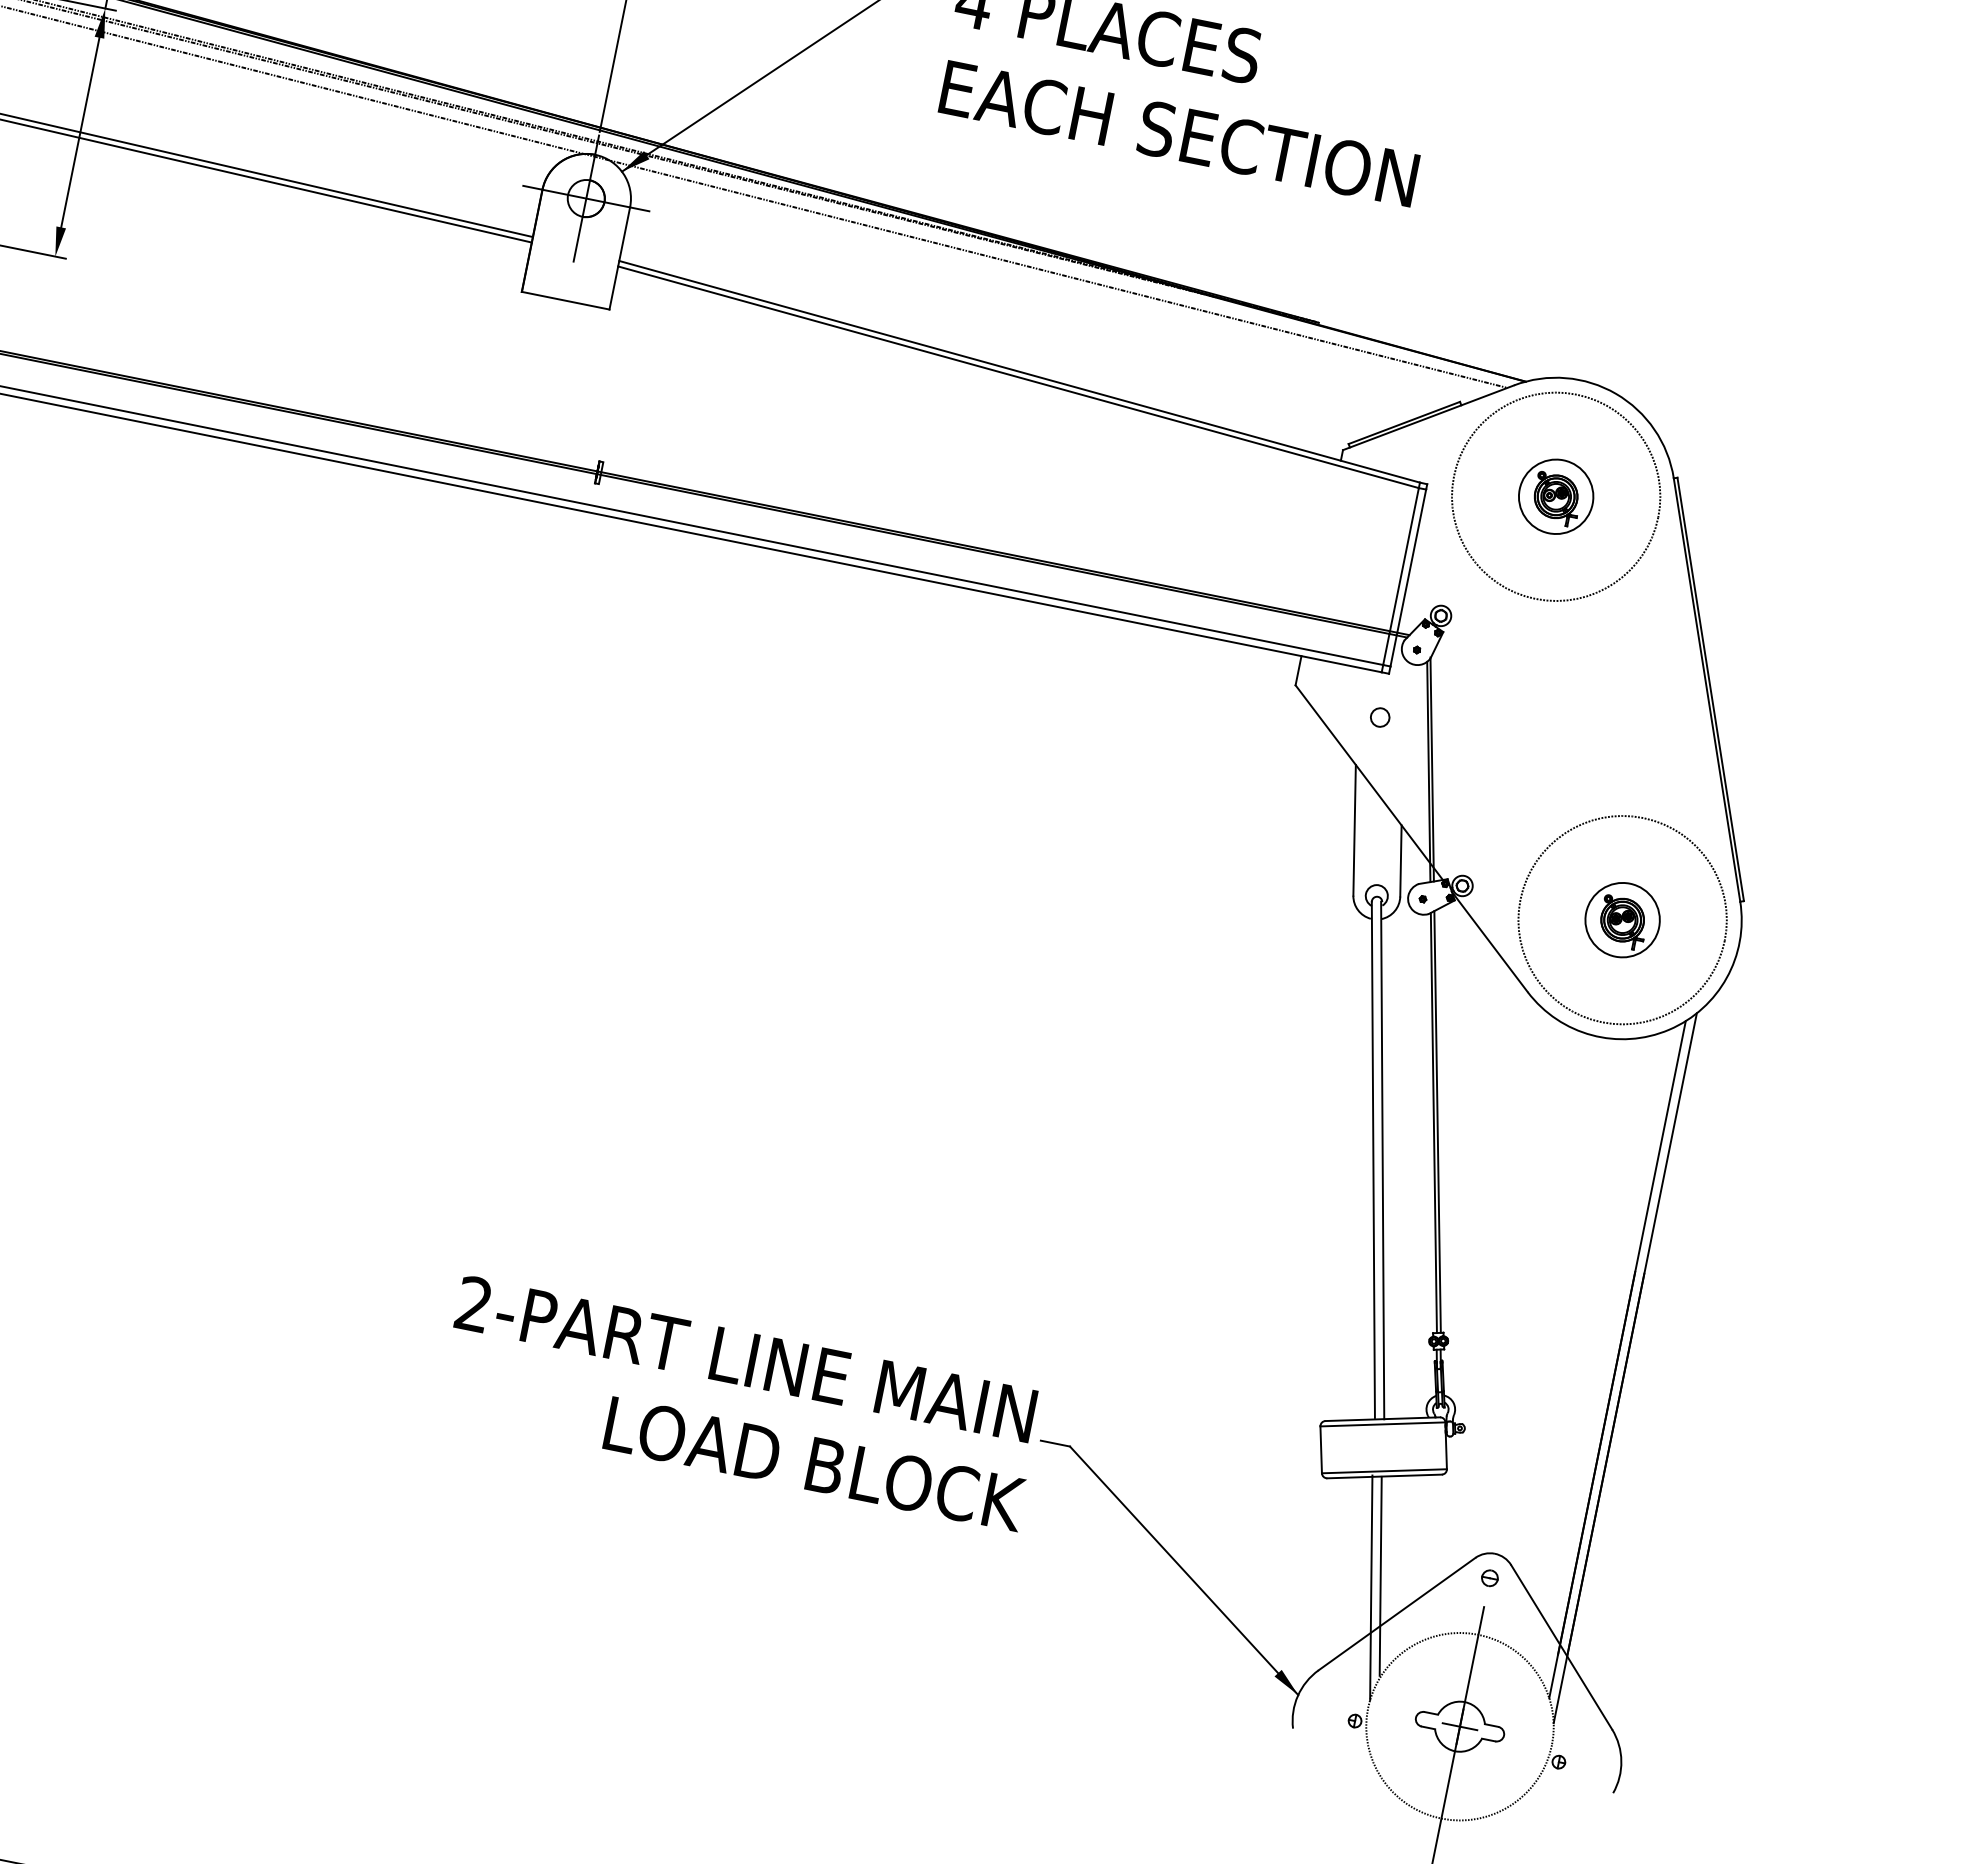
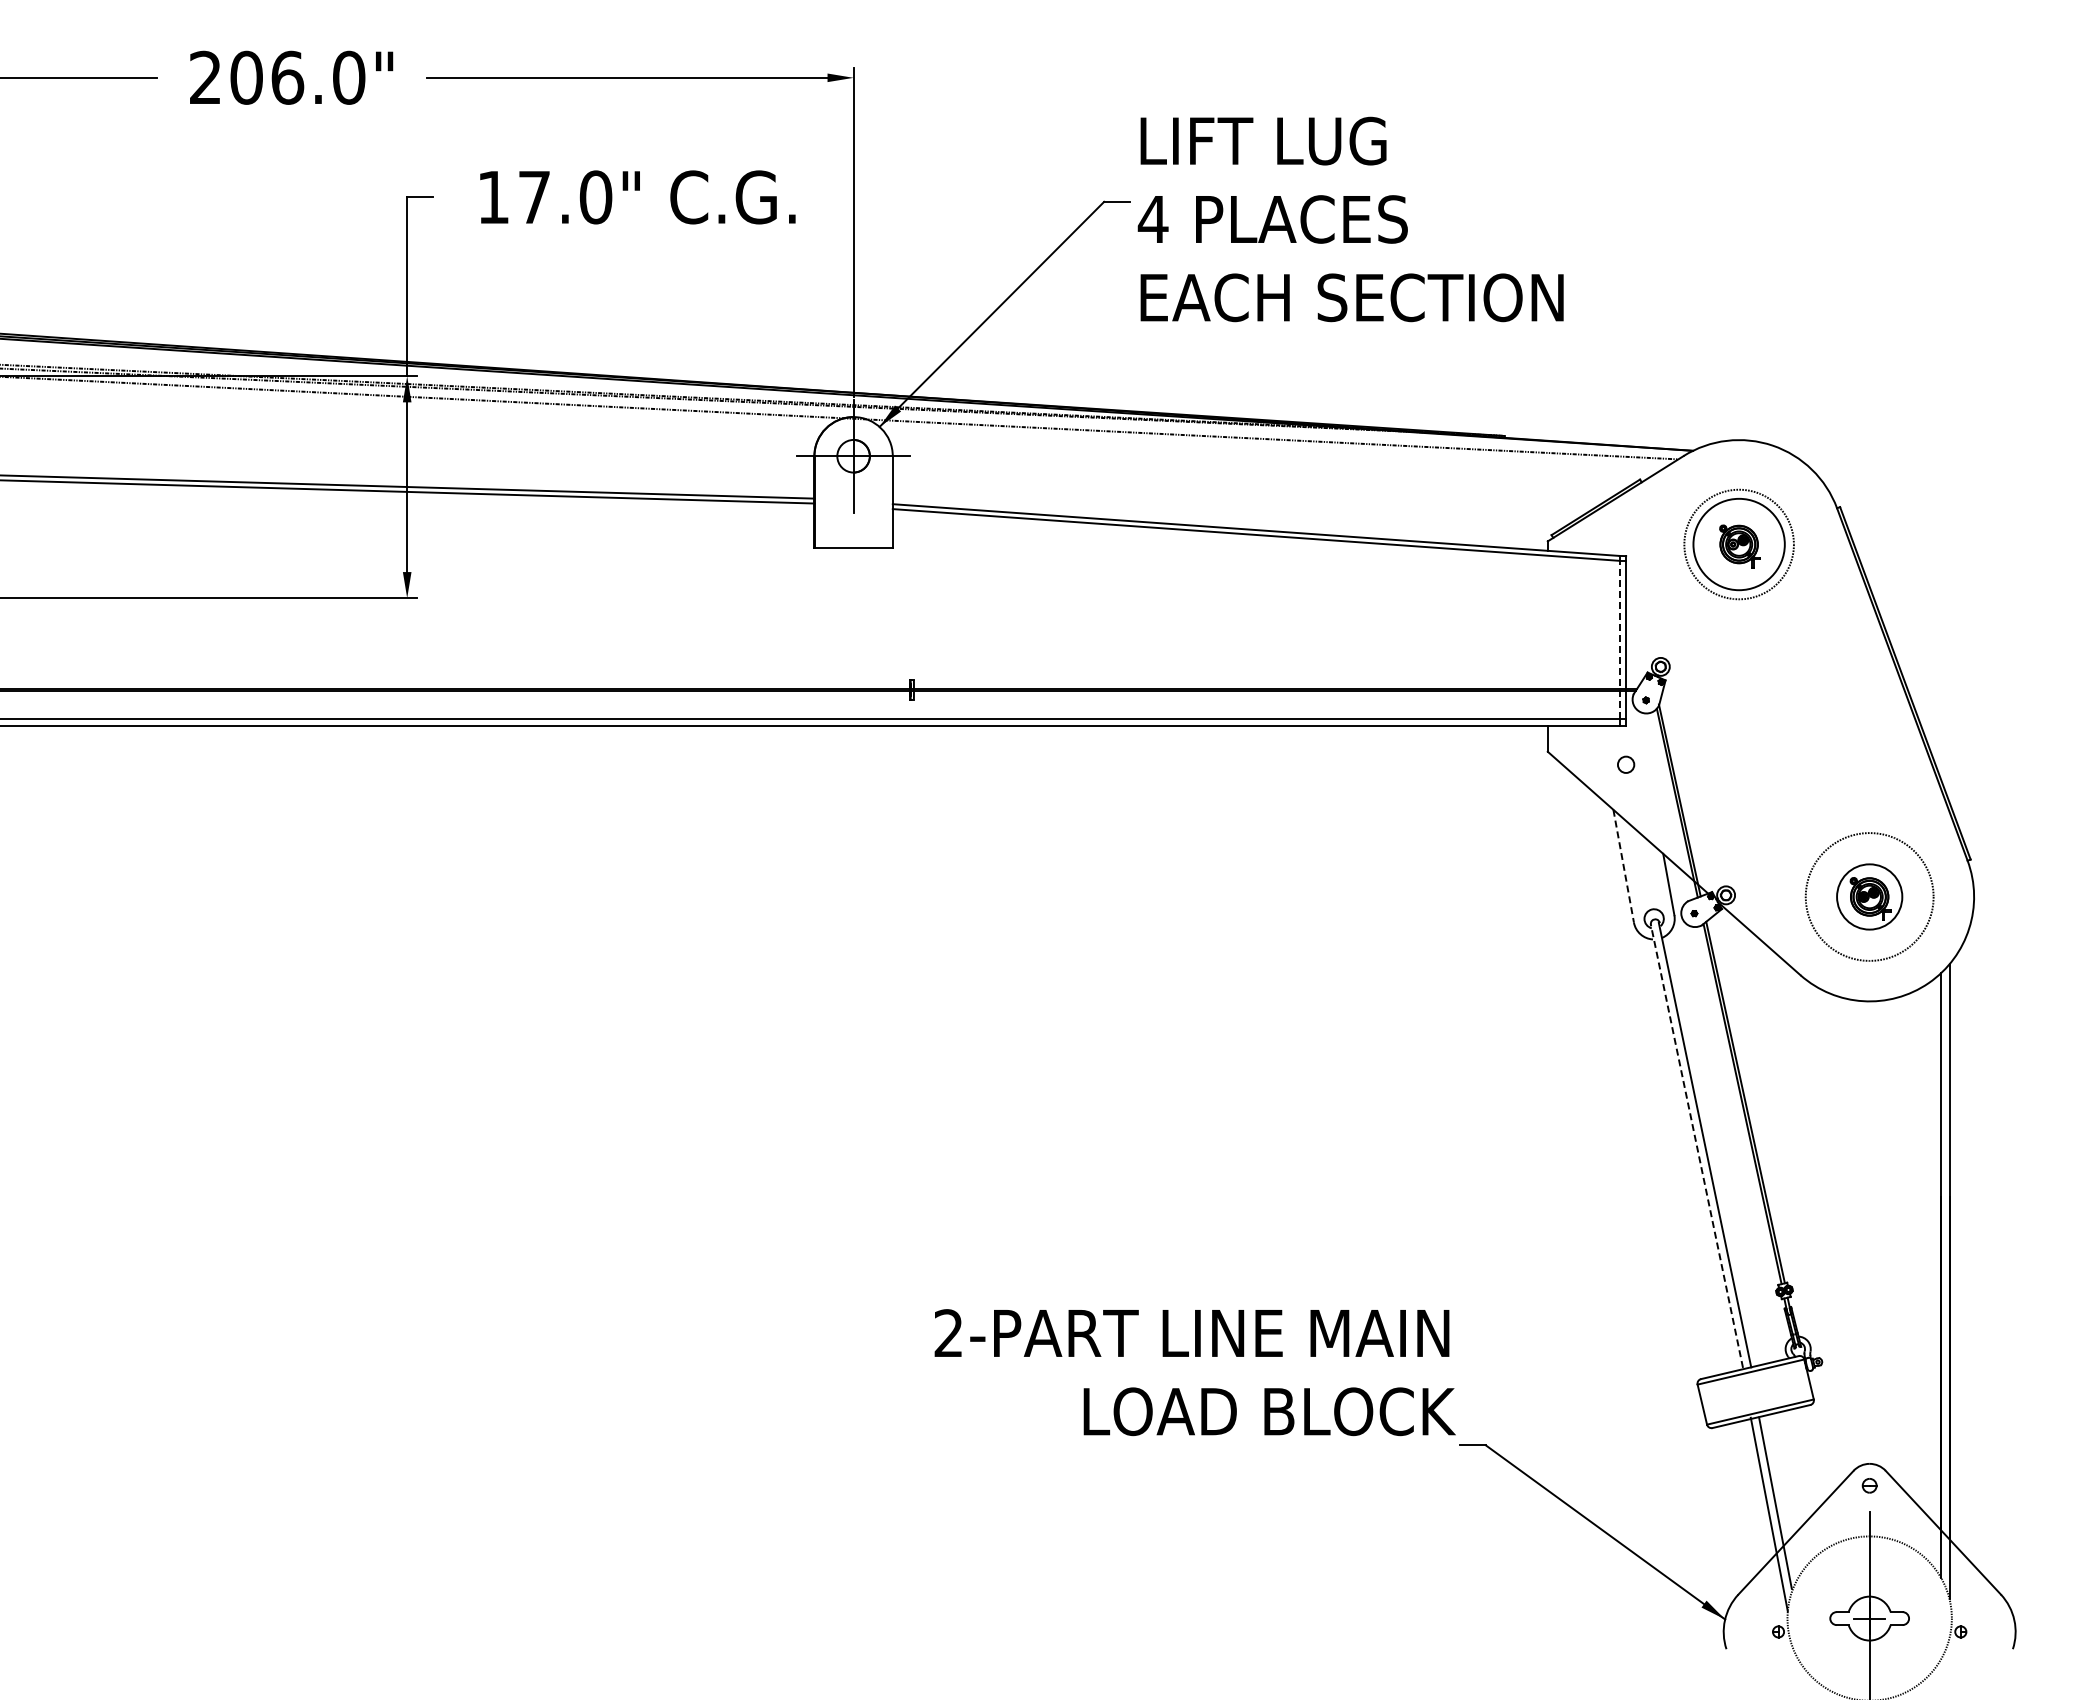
circle: (1555, 496) -> (1738, 544), size x0.6
circle: (1555, 496) -> (1738, 544), size x1.4
line: (1401, 575) -> (1619, 639), solid -> dashed
line: (1354, 830) -> (1623, 866), solid -> dashed
circle: (1622, 919) -> (1869, 896), size x0.7
line: (1373, 1158) -> (1696, 1145), solid -> dashed
text: (739, 1403) -> (1194, 1372), moved

